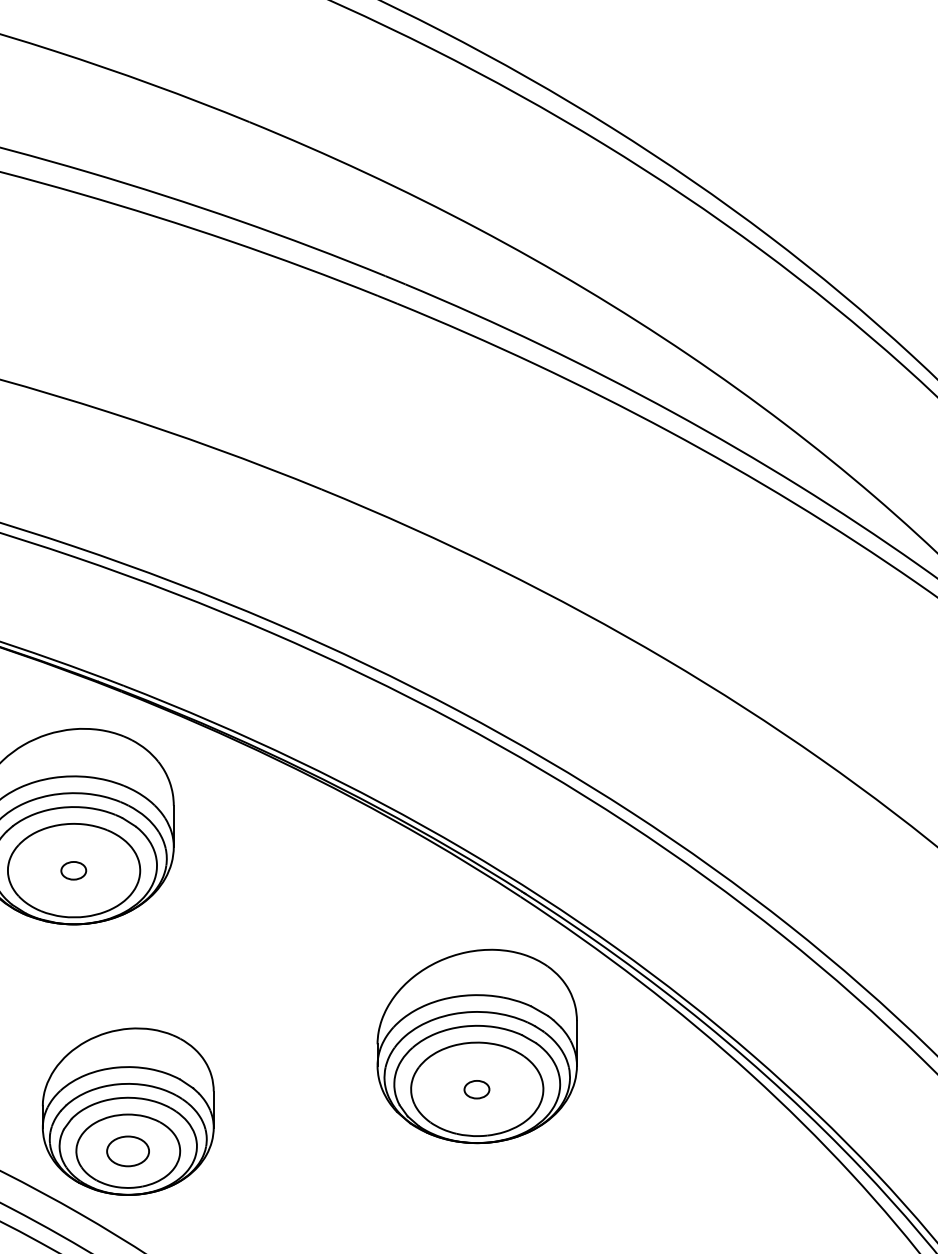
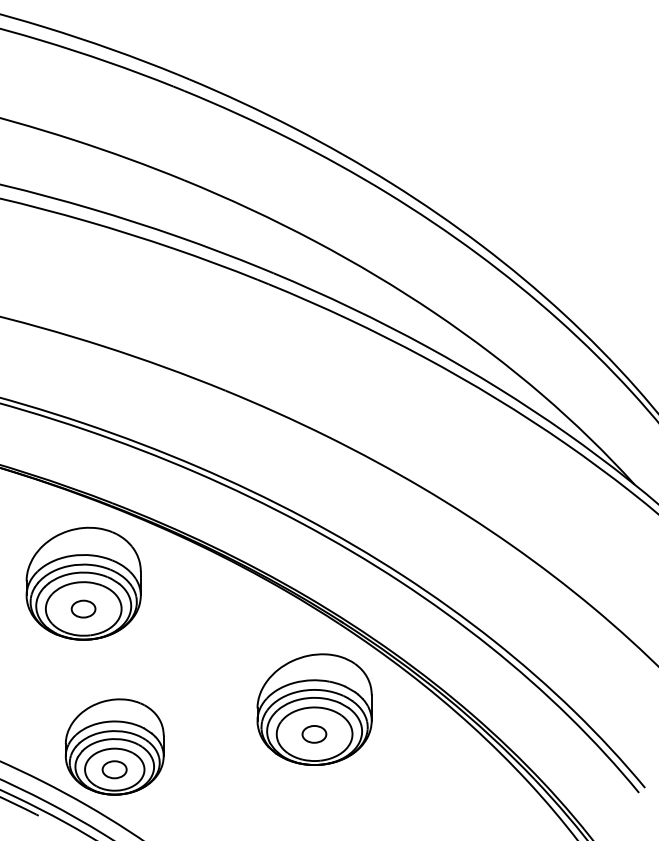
part: (73, 869) -> (83, 608), size x1.67
part: (477, 1089) -> (314, 734), size x1.67

